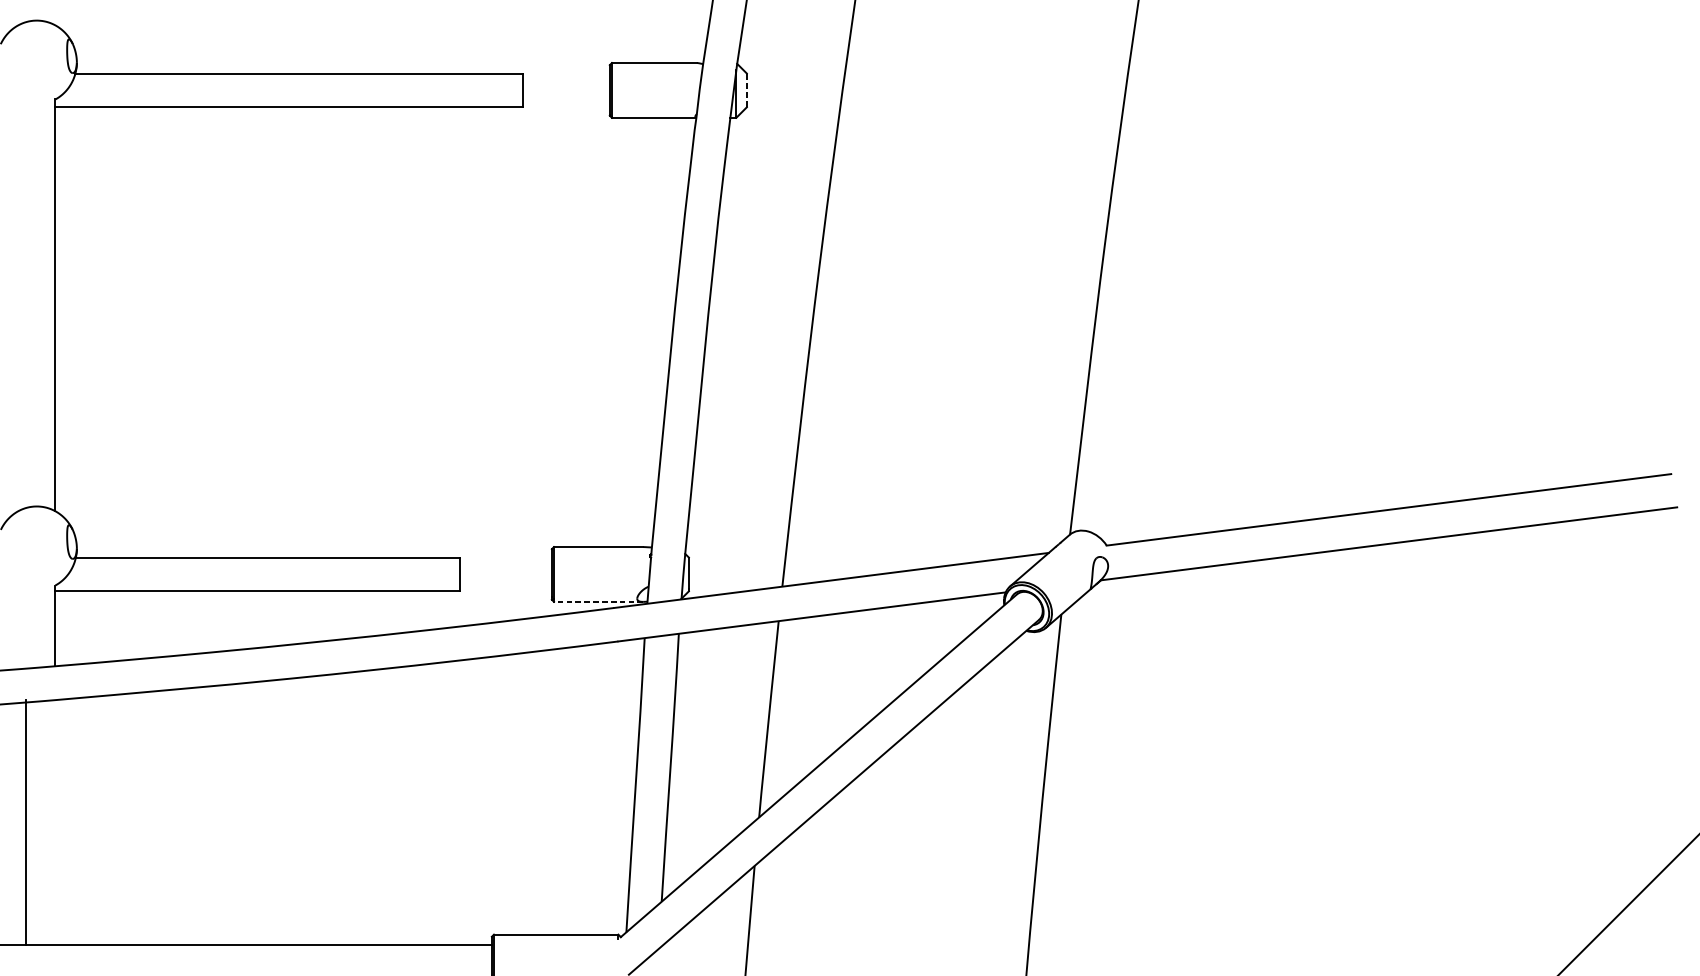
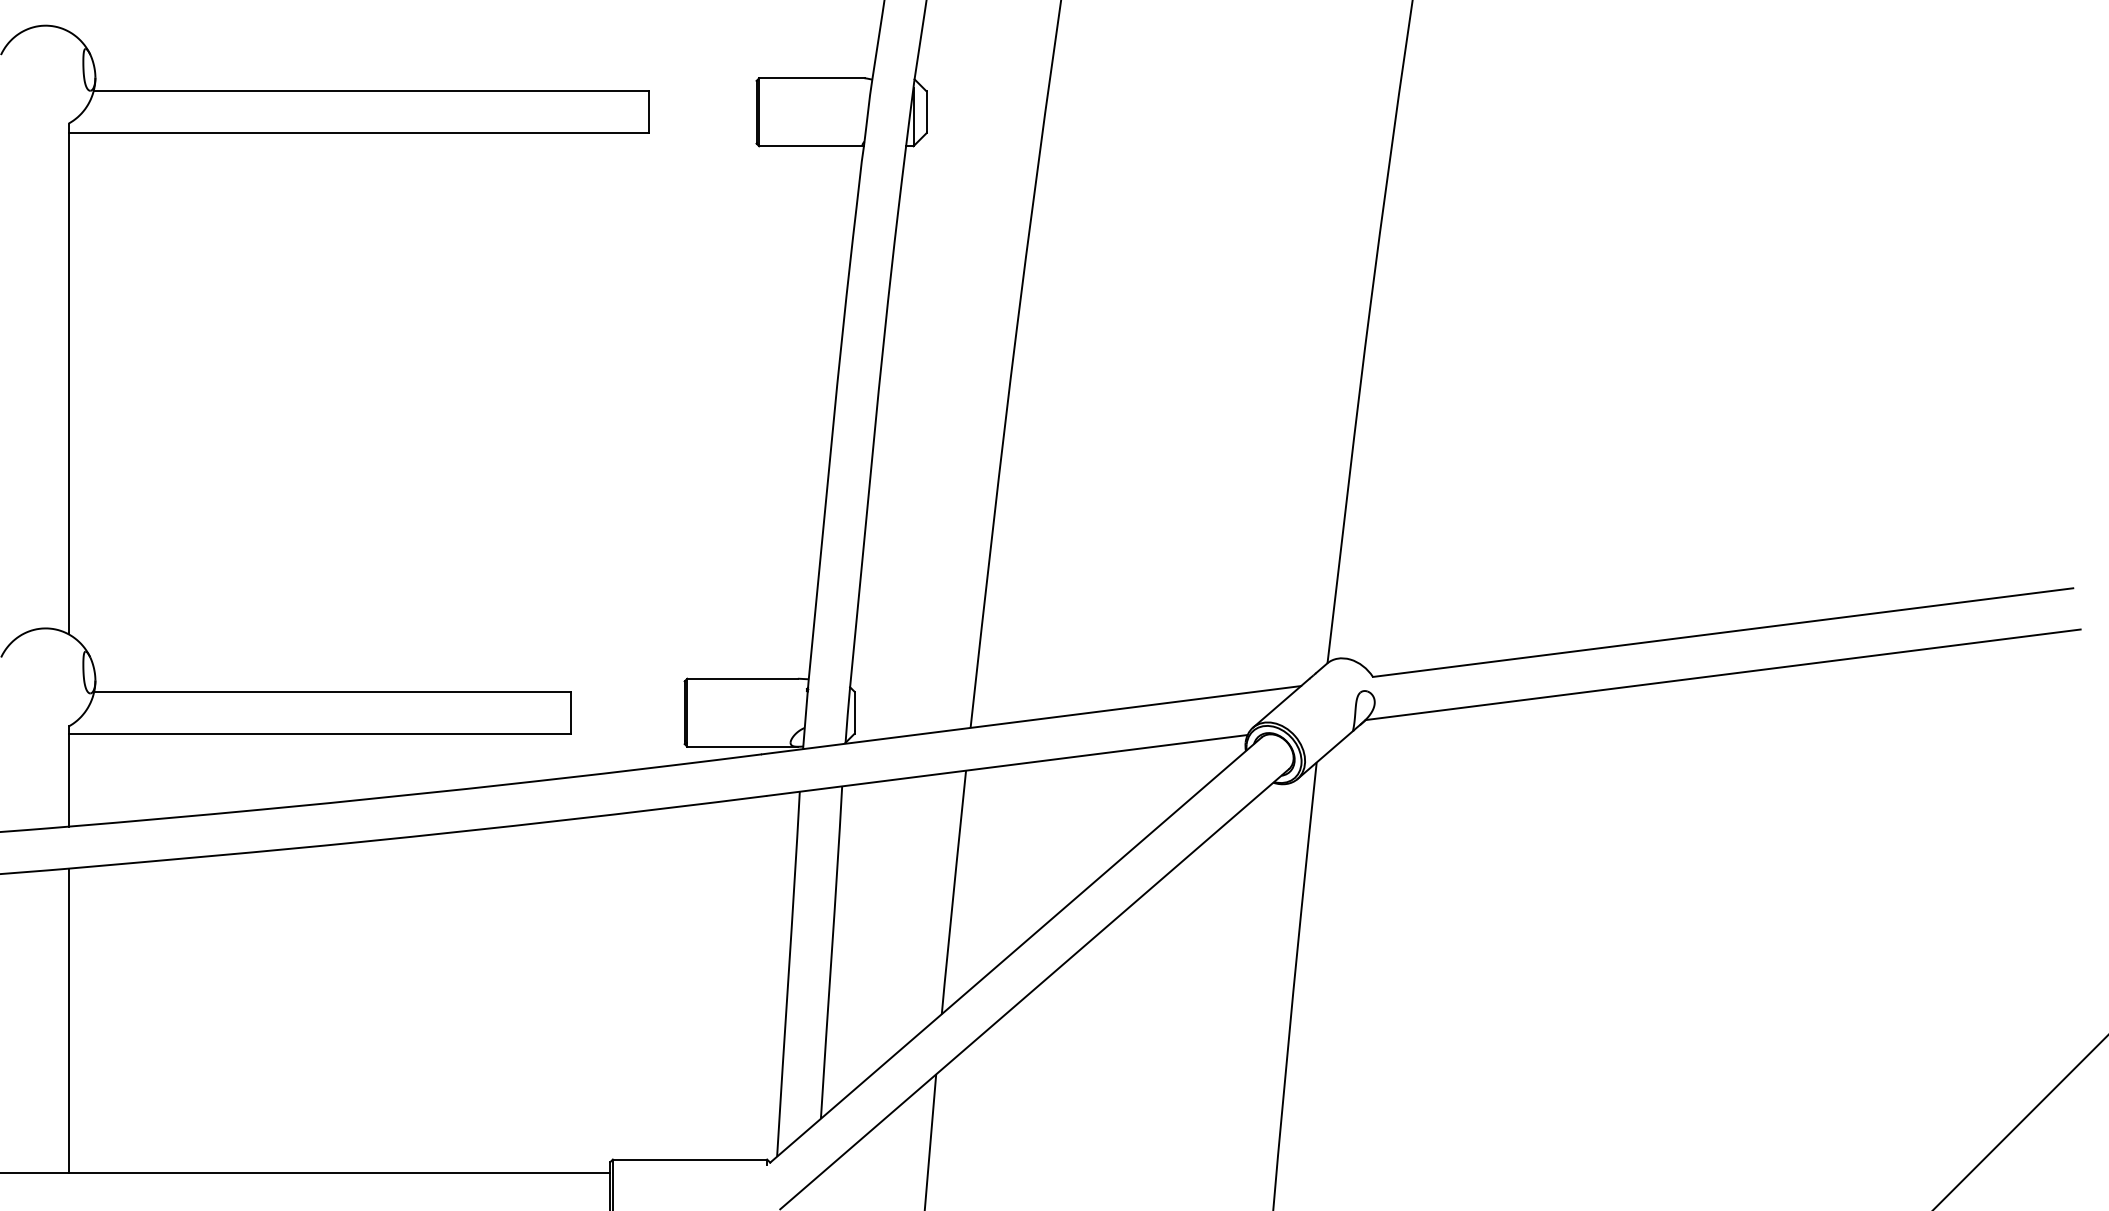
line: (746, 89) -> (926, 111), dashed -> solid
line: (598, 601) -> (742, 746), dashed -> solid
line: (25, 822) -> (68, 1020), moved

